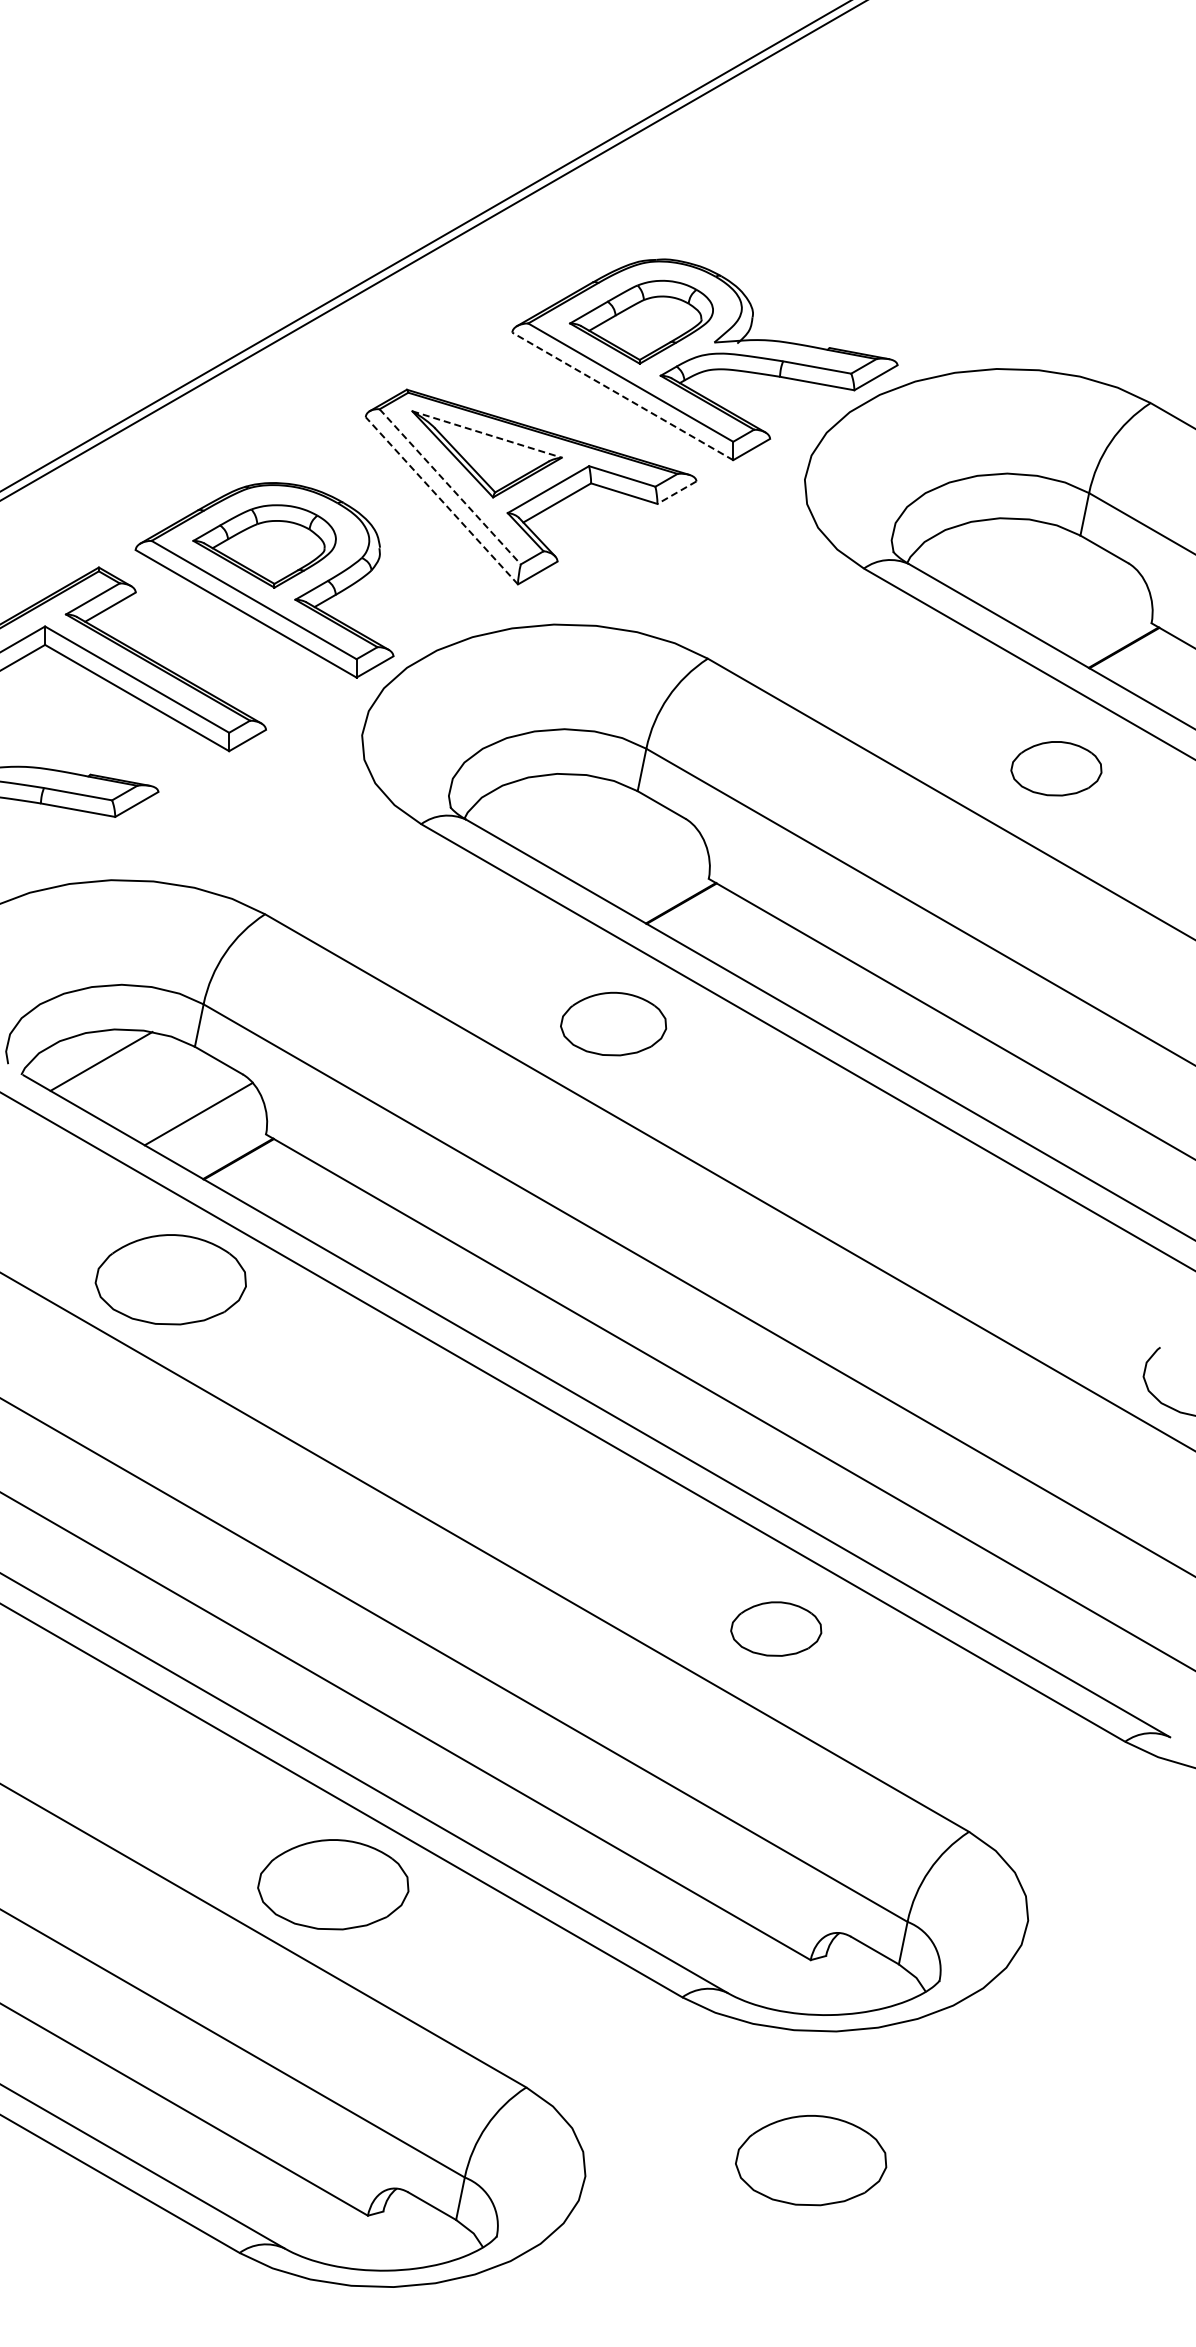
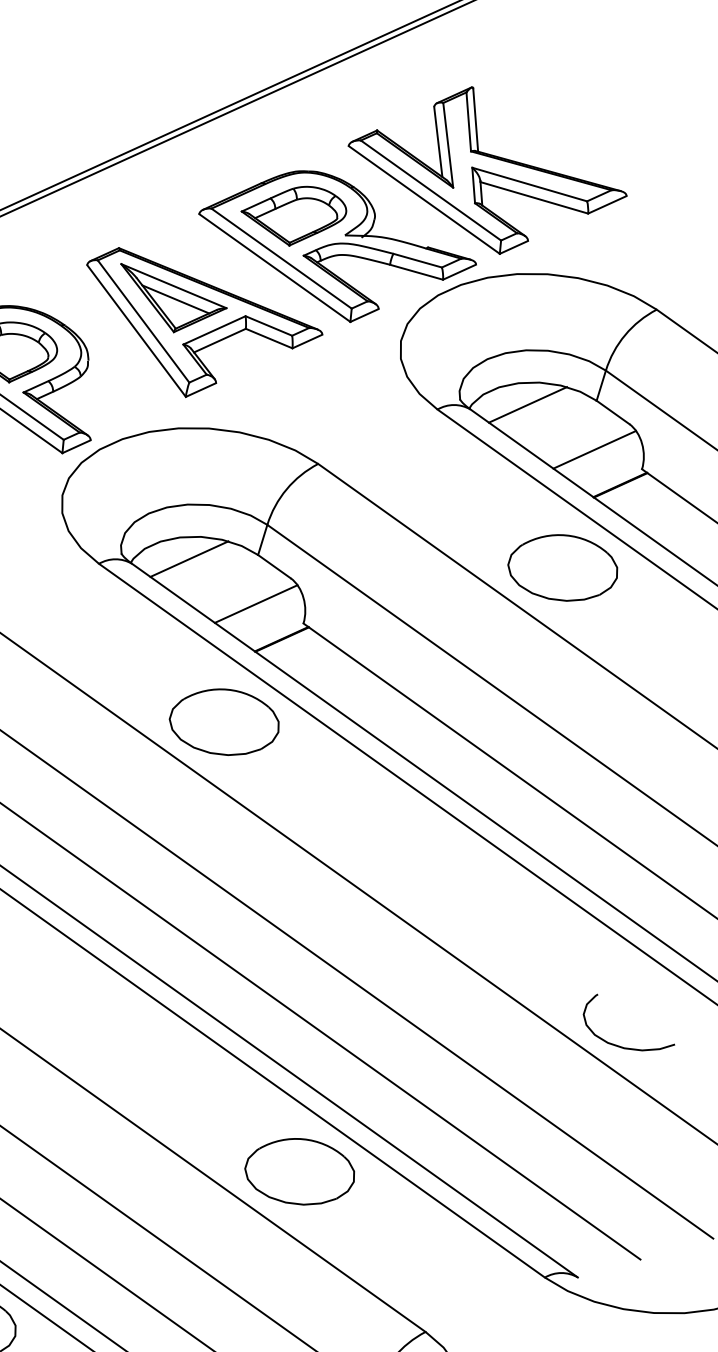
part: (900, 235) -> (487, 170), added
line: (622, 396) -> (274, 268), dashed -> solid
line: (487, 434) -> (174, 286), dashed -> solid
line: (490, 452) -> (175, 299), added
line: (450, 486) -> (143, 321), dashed -> solid
line: (676, 492) -> (307, 341), dashed -> solid
line: (441, 500) -> (136, 330), dashed -> solid
line: (987, 549) -> (528, 404), added
line: (1084, 602) -> (594, 449), added
part: (1056, 768) -> (563, 567), size x1.67
line: (544, 805) -> (189, 558), added
line: (641, 858) -> (256, 604), added
part: (613, 1023) -> (224, 721), size x1.43
part: (776, 1628) -> (300, 1171), size x1.67

